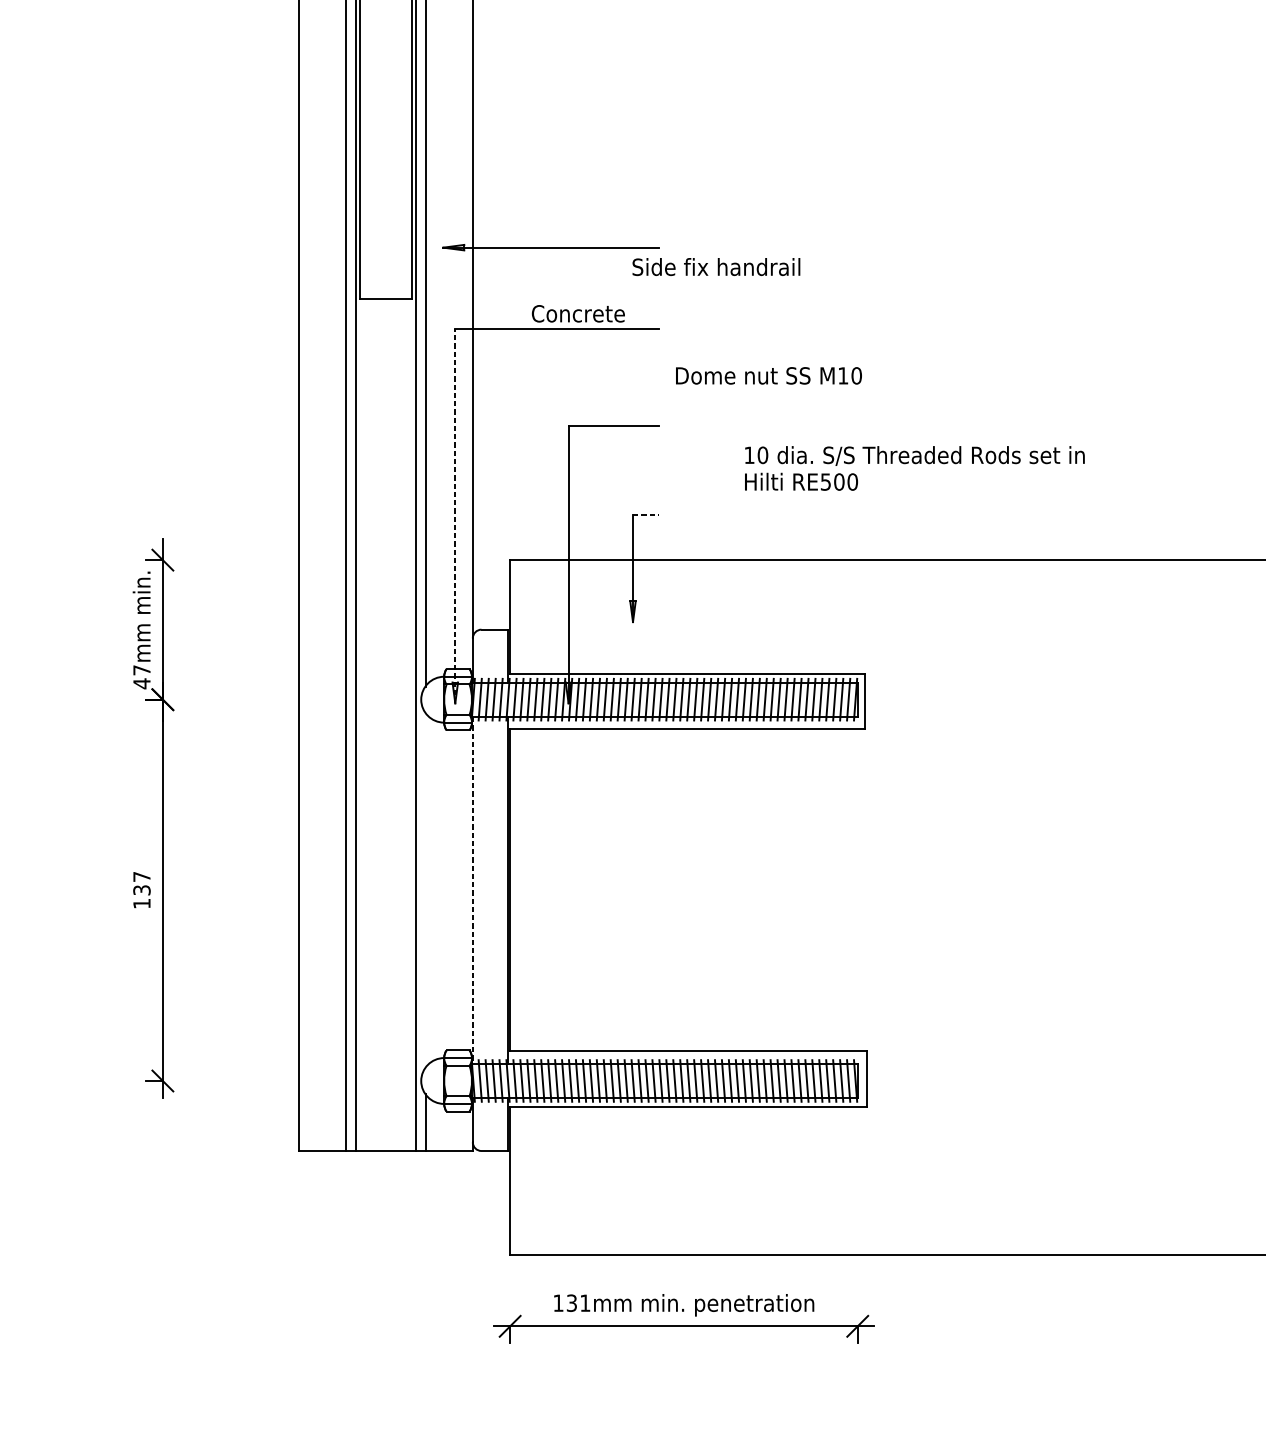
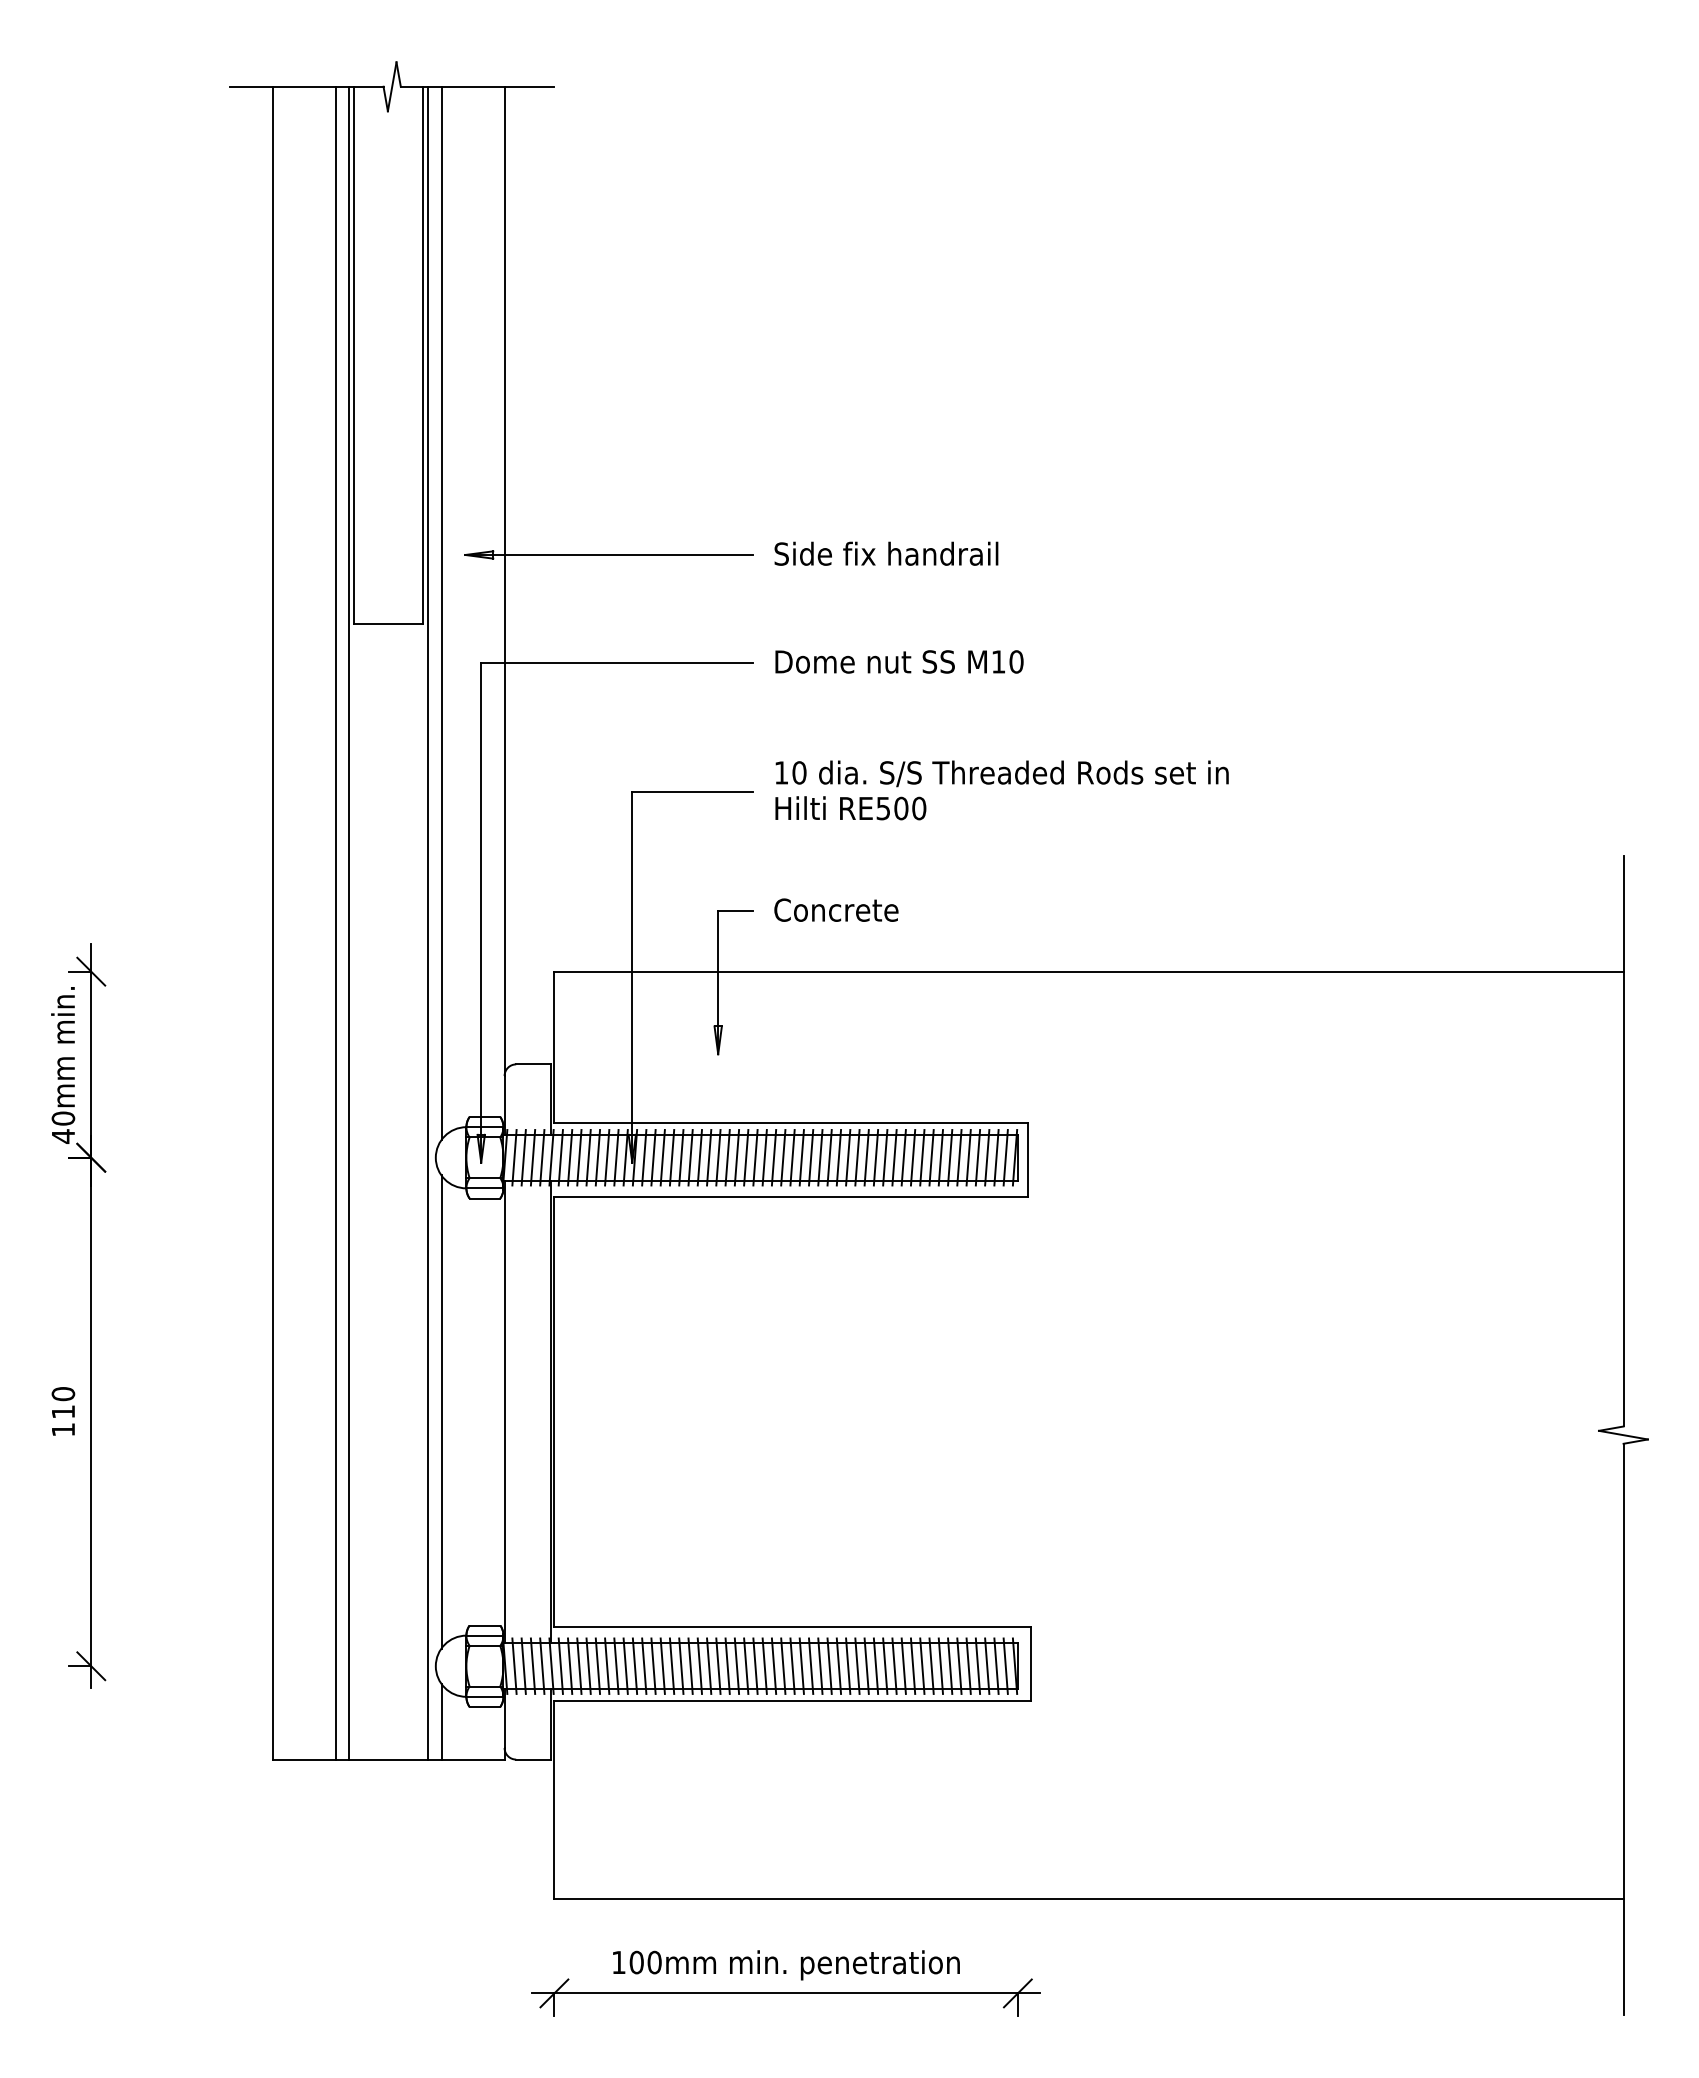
text: (716, 266) -> (886, 553), moved
text: (578, 313) -> (836, 909), moved
text: (768, 375) -> (899, 661), moved
text: (914, 468) -> (1001, 790), moved
line: (455, 515) -> (481, 912), dashed -> solid
line: (645, 515) -> (735, 911), dashed -> solid
text: (142, 670) -> (63, 1118), 47mm -> 40mm
text: (142, 883) -> (63, 1402), 137 -> 110
line: (425, 889) -> (441, 1411), added
line: (472, 890) -> (504, 1412), dashed -> solid
text: (578, 1303) -> (645, 1962), 131mm -> 100mm

